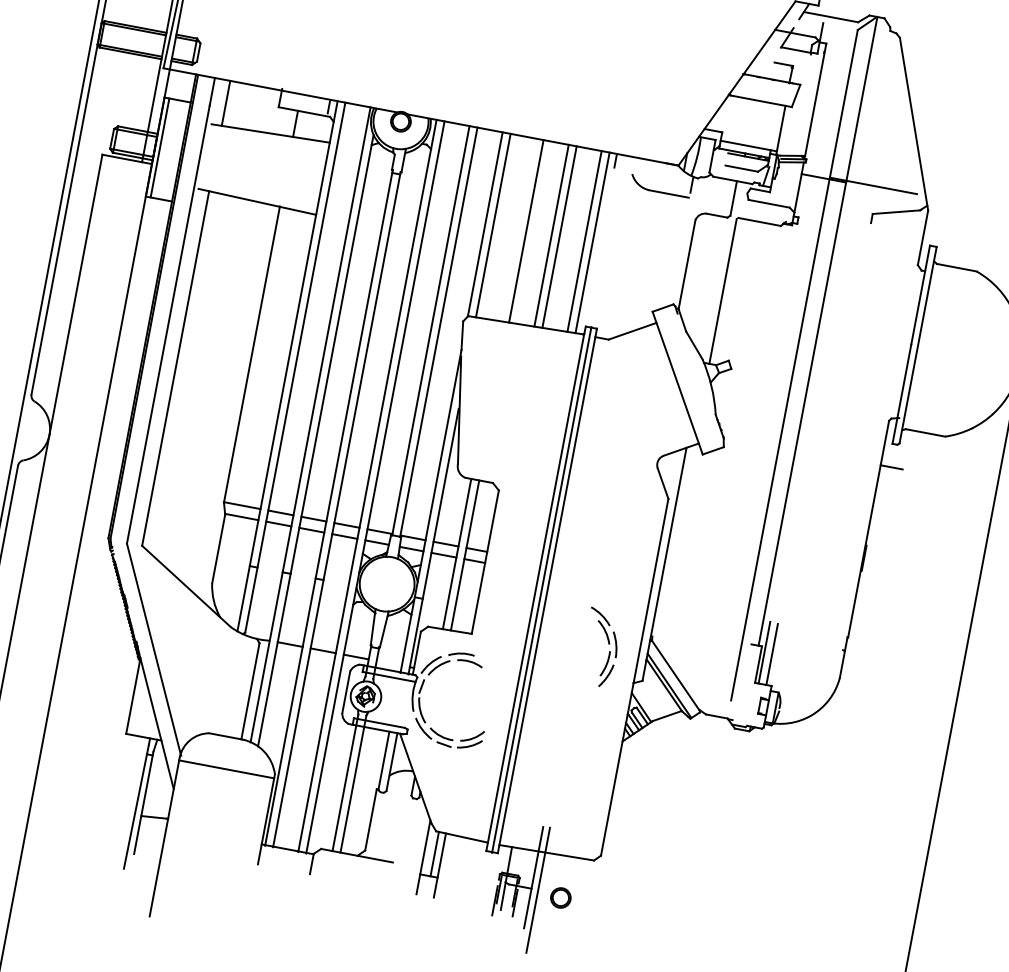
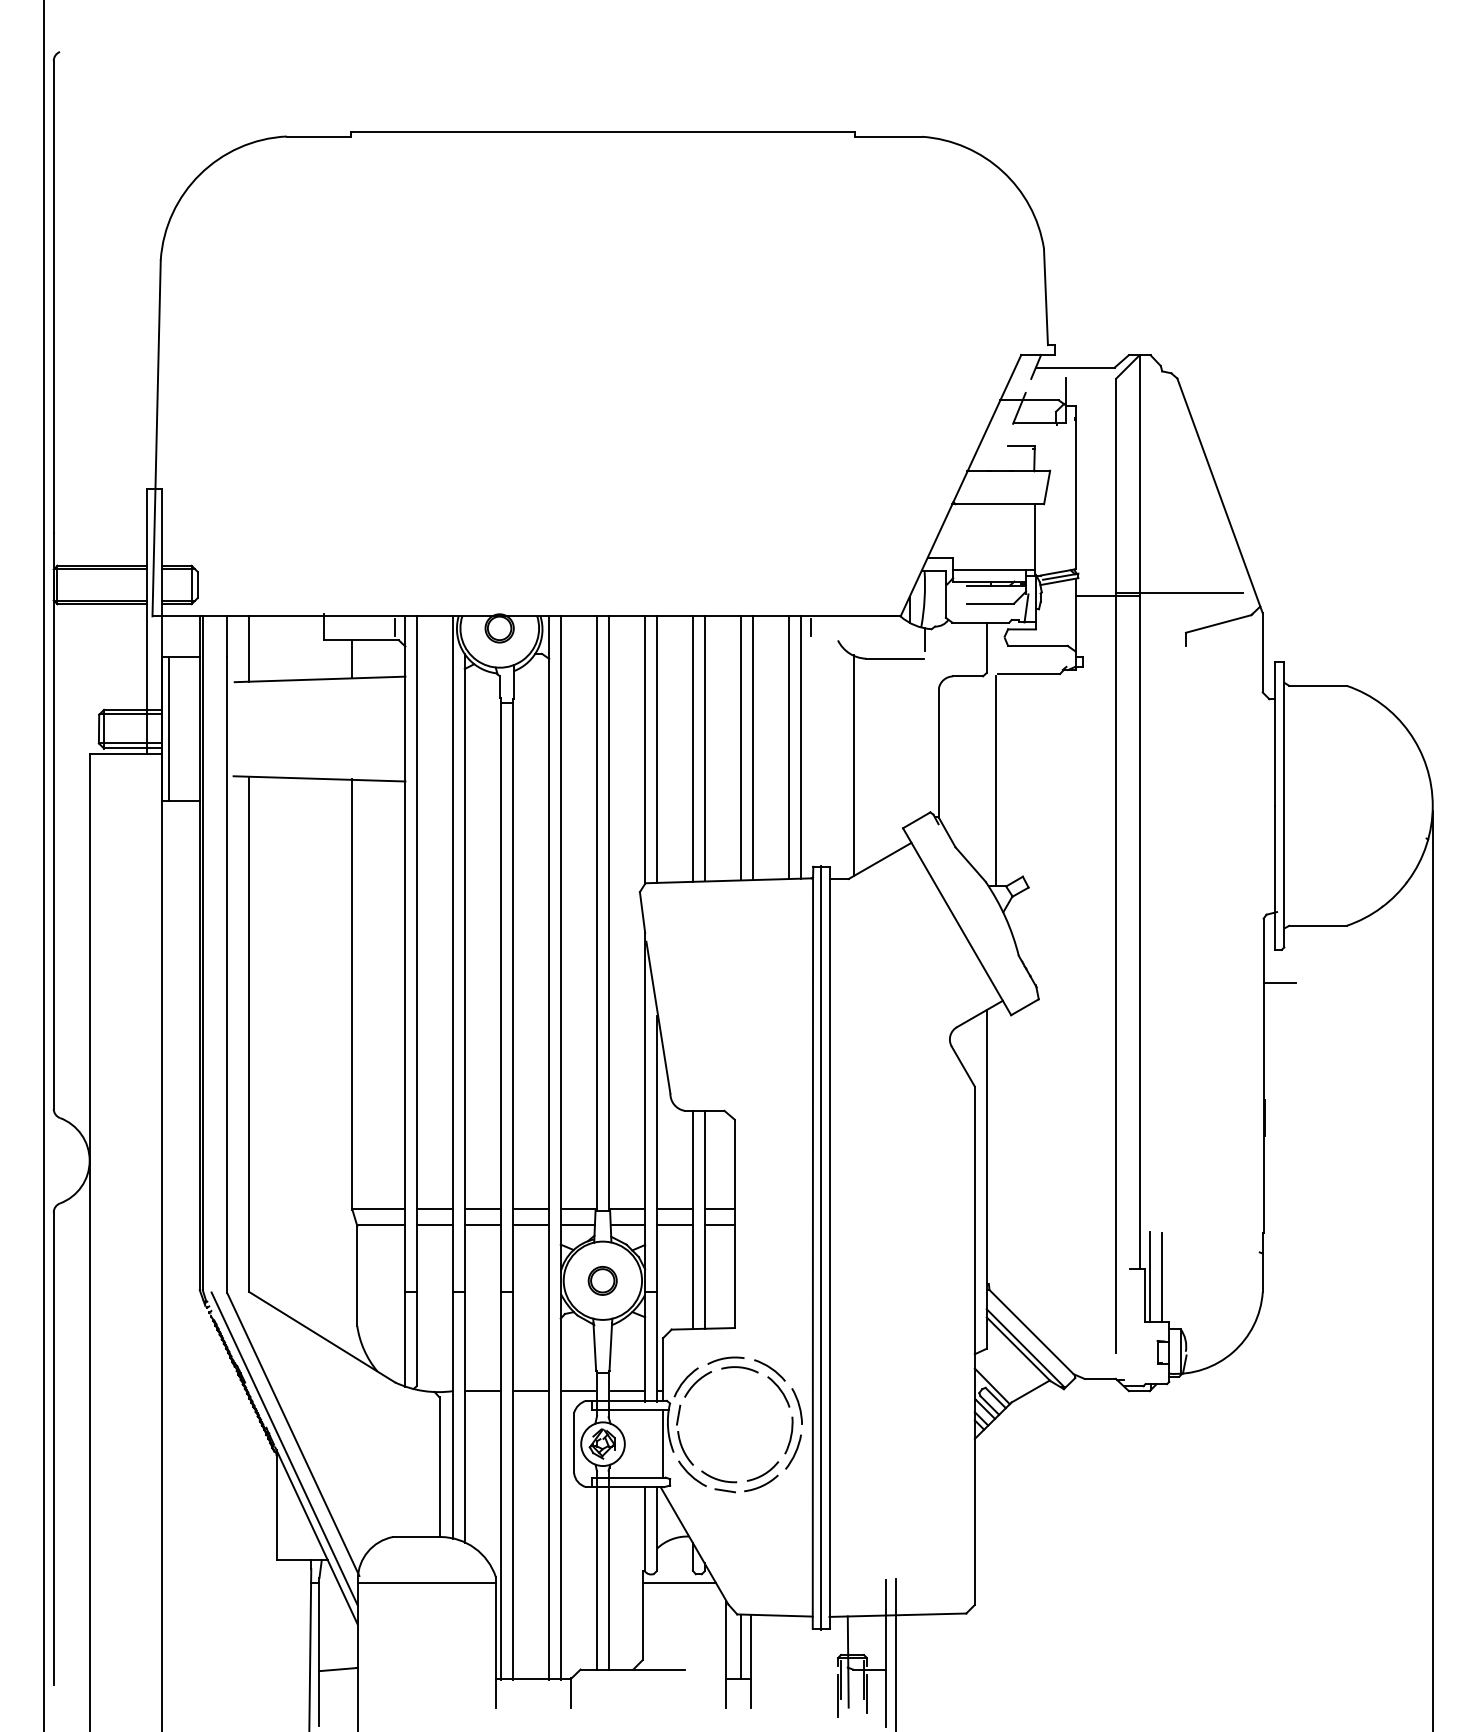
line: (518, 229) -> (693, 748), added
line: (626, 262) -> (853, 765), added
part: (608, 644) -> (788, 1407), moved
line: (146, 658) -> (284, 1448), added
line: (389, 663) -> (627, 1391), added
line: (407, 703) -> (662, 1443), added
line: (400, 802) -> (679, 1583), added
part: (560, 897) -> (602, 1280), moved

